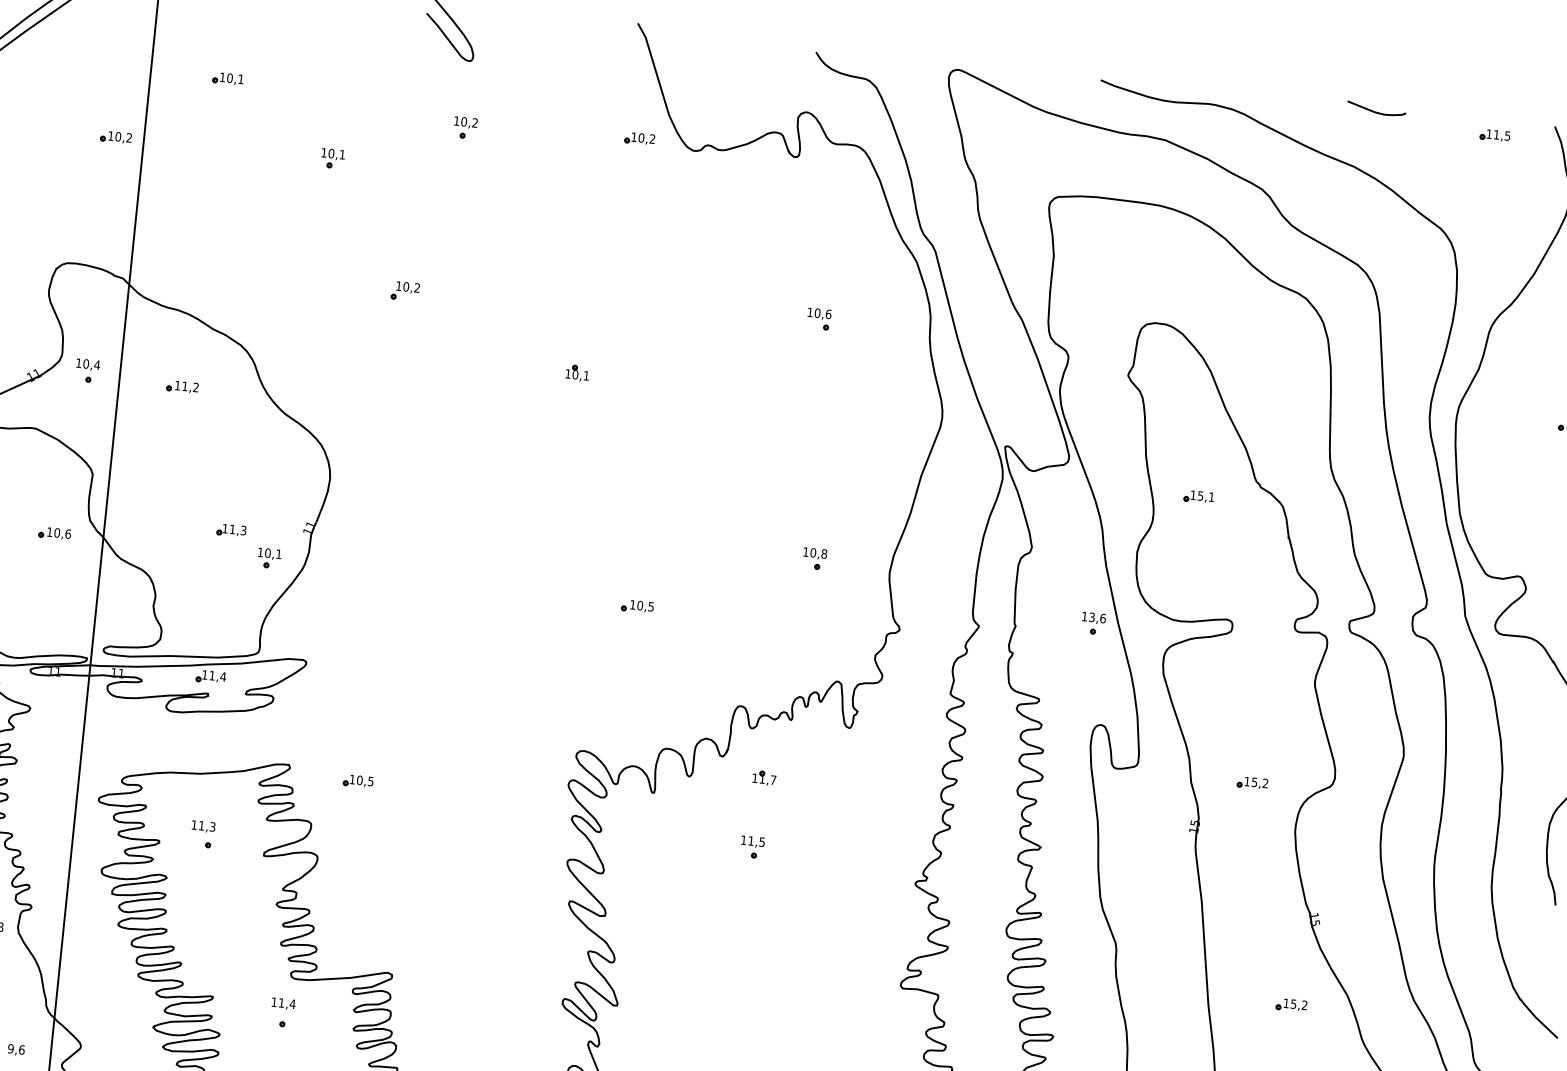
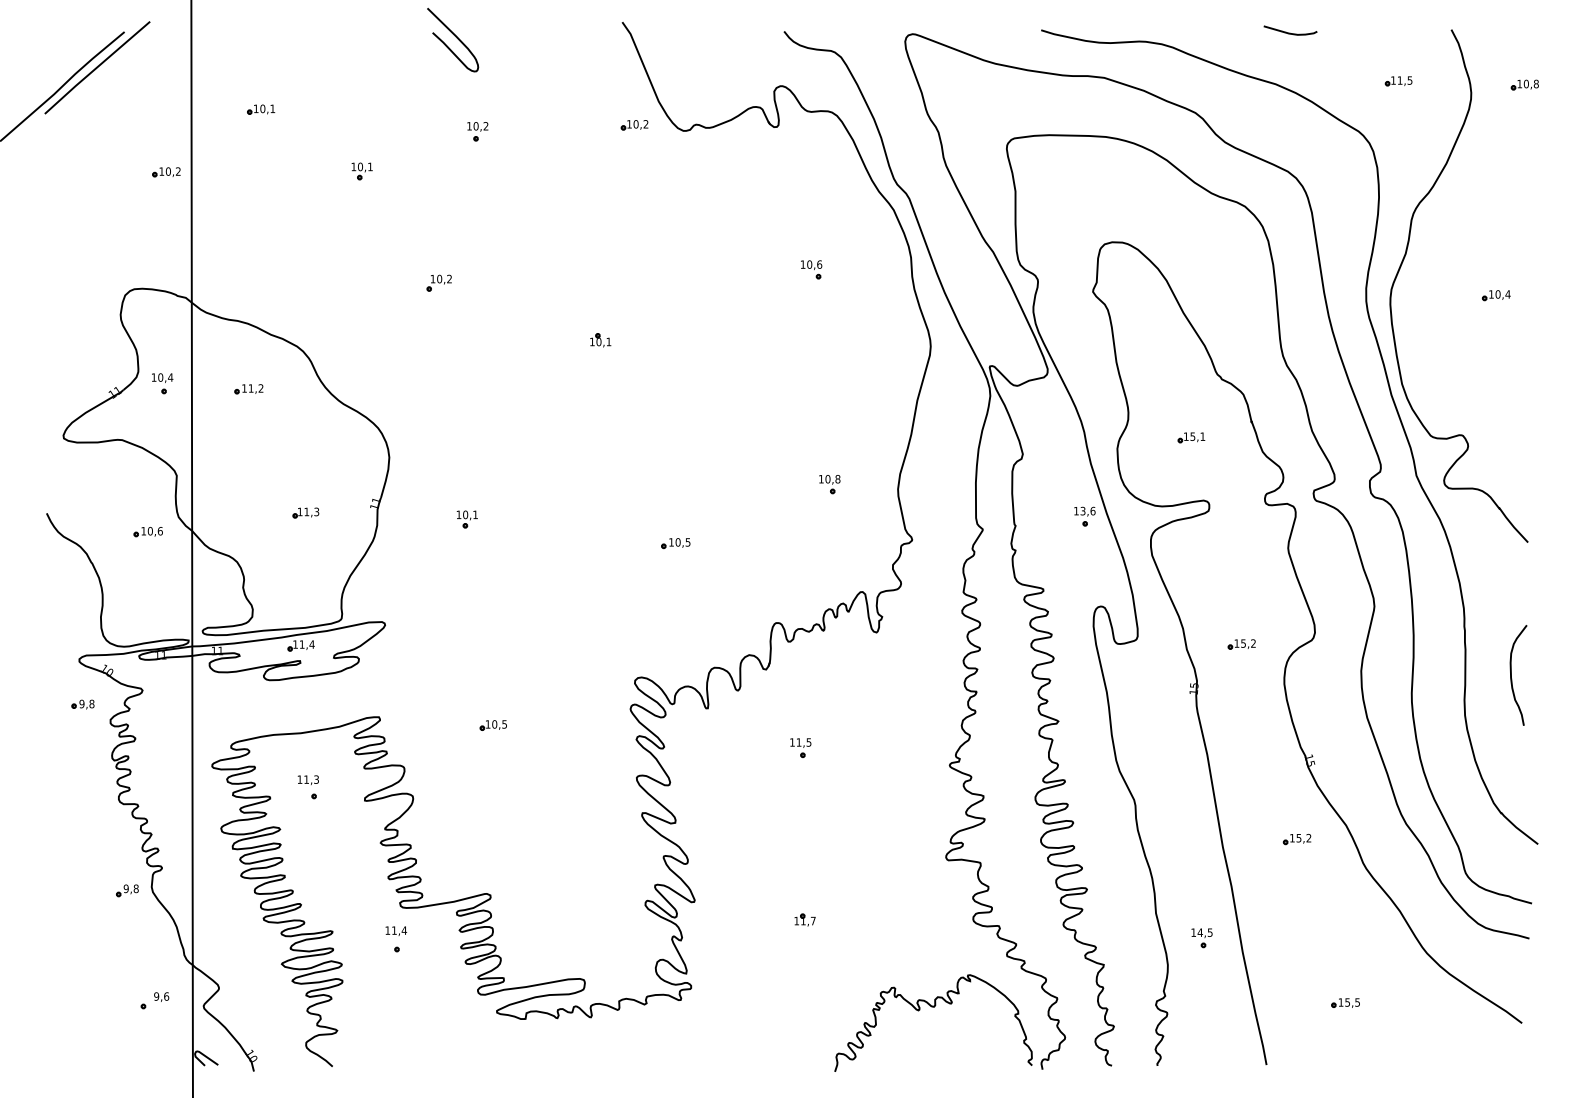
part: (1494, 135) -> (1398, 81), moved
part: (1199, 496) -> (1191, 437), moved
part: (268, 558) -> (466, 519), moved
part: (763, 777) -> (804, 919), moved
part: (357, 781) -> (492, 725), moved

